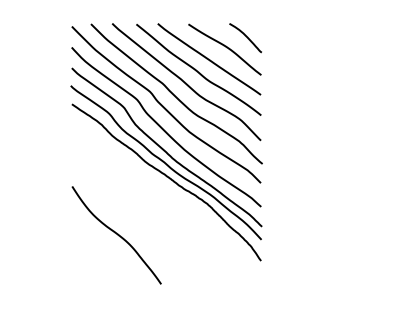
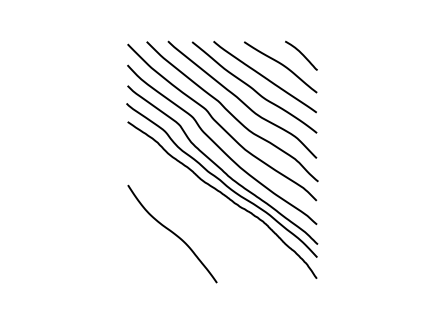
curve: (116, 234) -> (172, 233), moved

